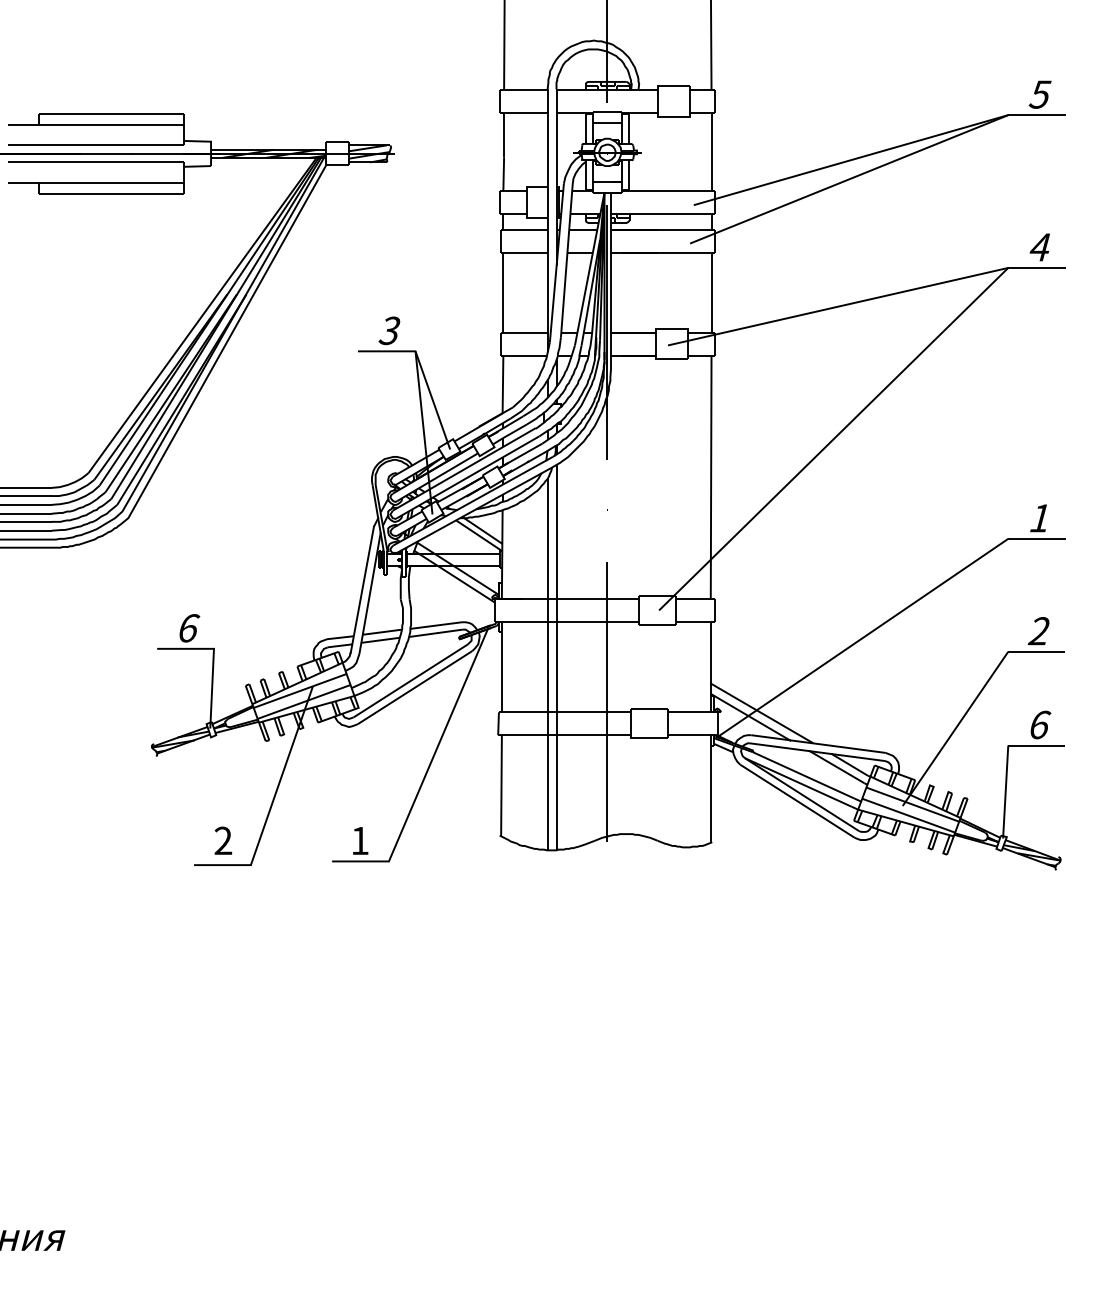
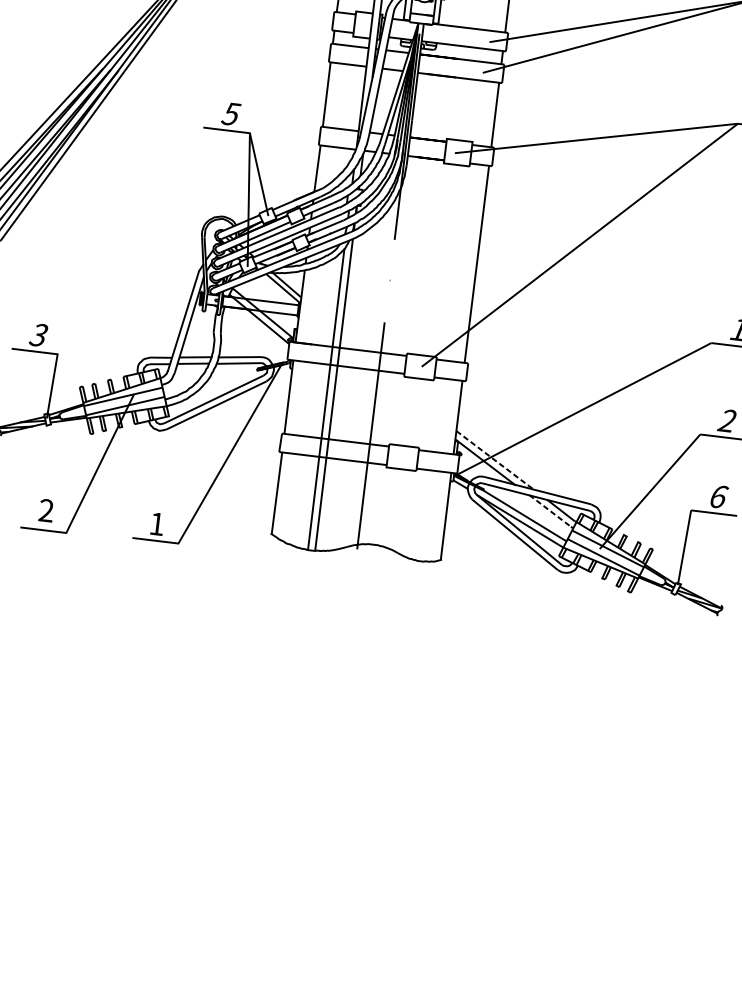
text: (390, 330) -> (231, 113), 3 -> 5
text: (188, 628) -> (39, 335), 6 -> 3
line: (762, 713) -> (495, 460), solid -> dashed
line: (837, 767) -> (550, 511), solid -> dashed

